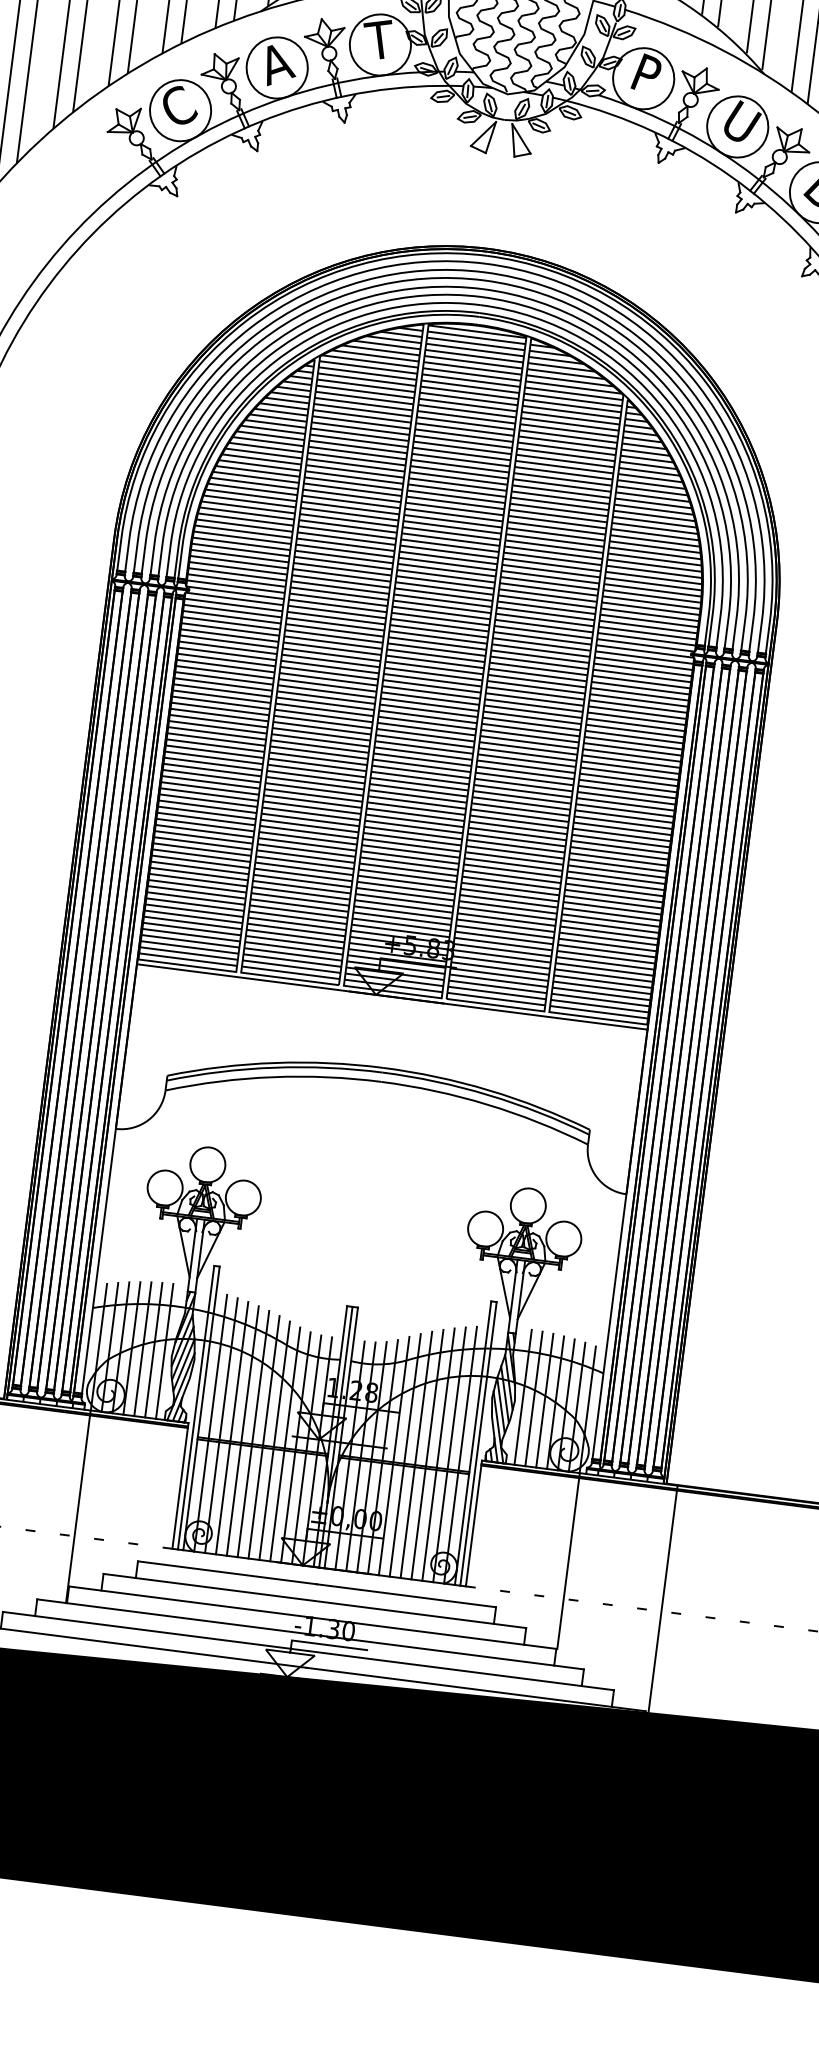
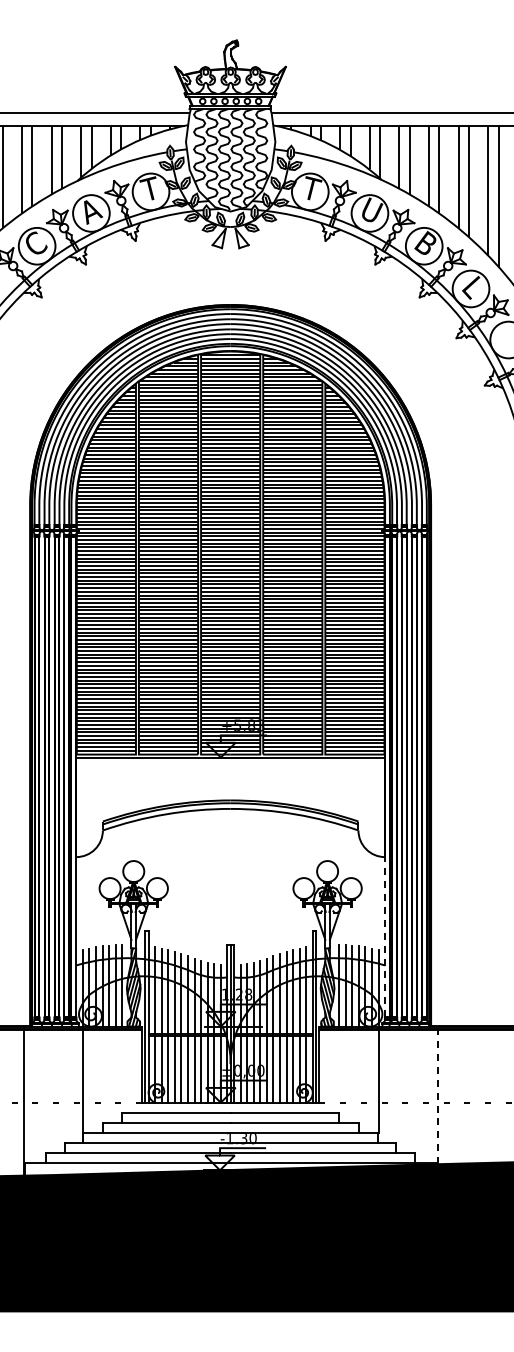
text: (648, 73) -> (312, 188), P -> T
line: (610, 1325) -> (385, 936), solid -> dashed
line: (662, 1599) -> (437, 1095), solid -> dashed

